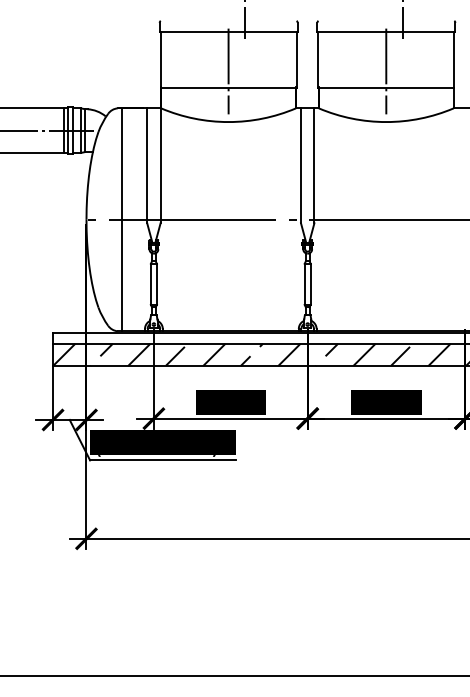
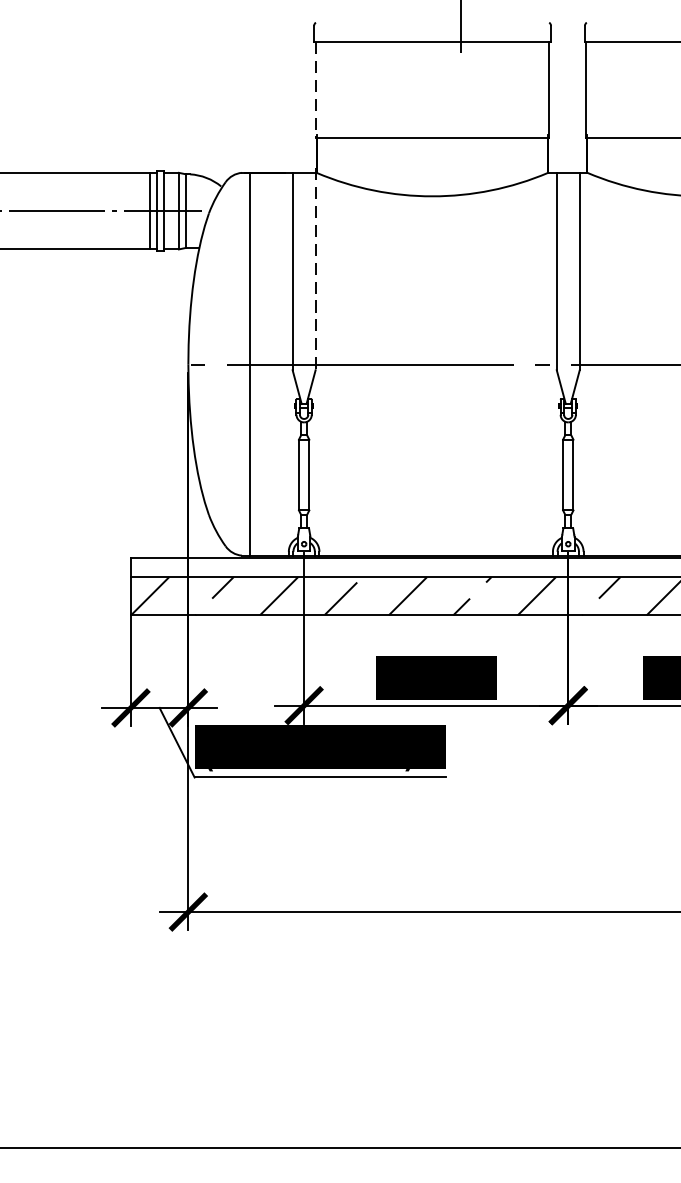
line: (160, 60) -> (315, 90), solid -> dashed
line: (228, 71) -> (432, 109), removed
line: (160, 164) -> (315, 269), solid -> dashed

